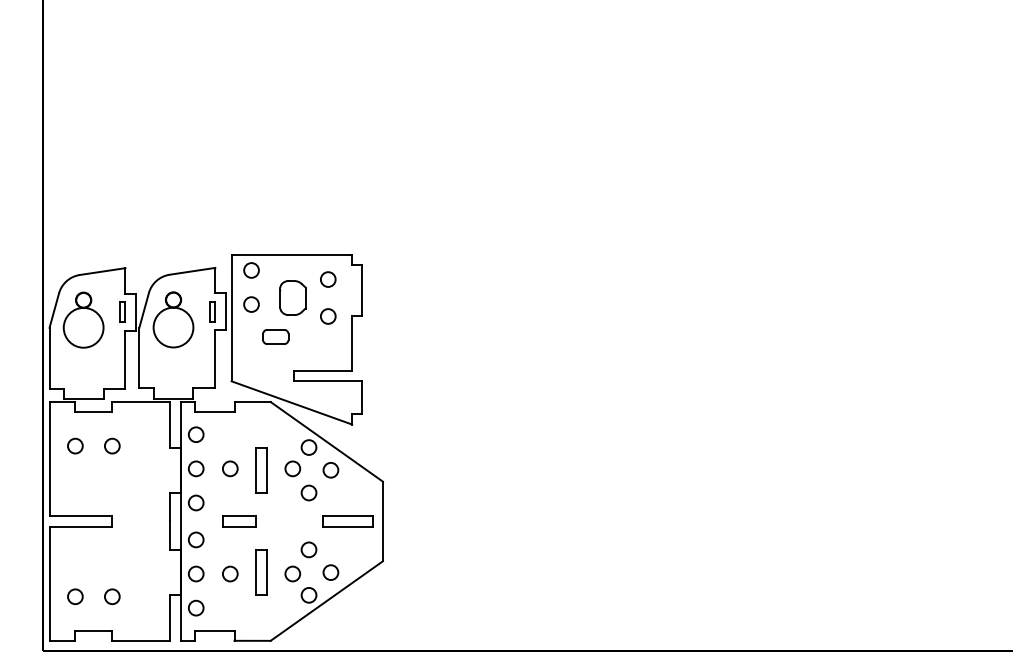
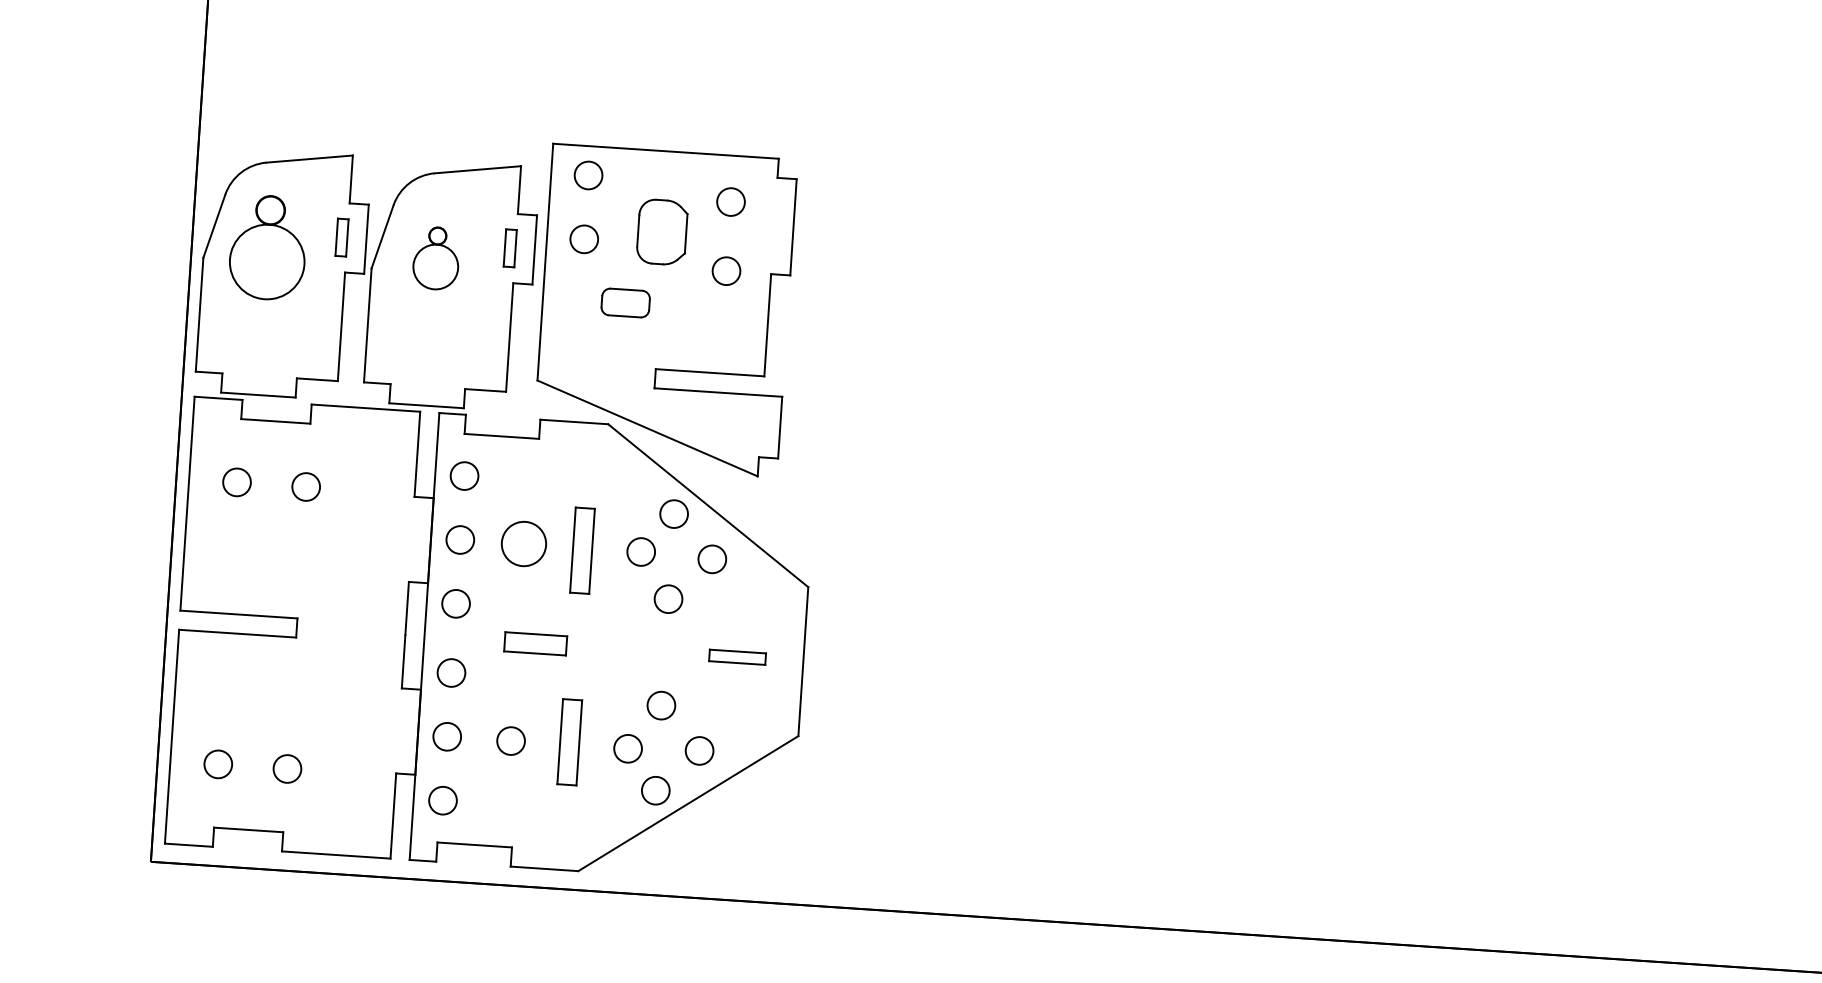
part: (173, 319) -> (436, 257), size x0.6
circle: (230, 468) -> (524, 543), size x1.6
part: (347, 521) -> (736, 657), size x0.6

